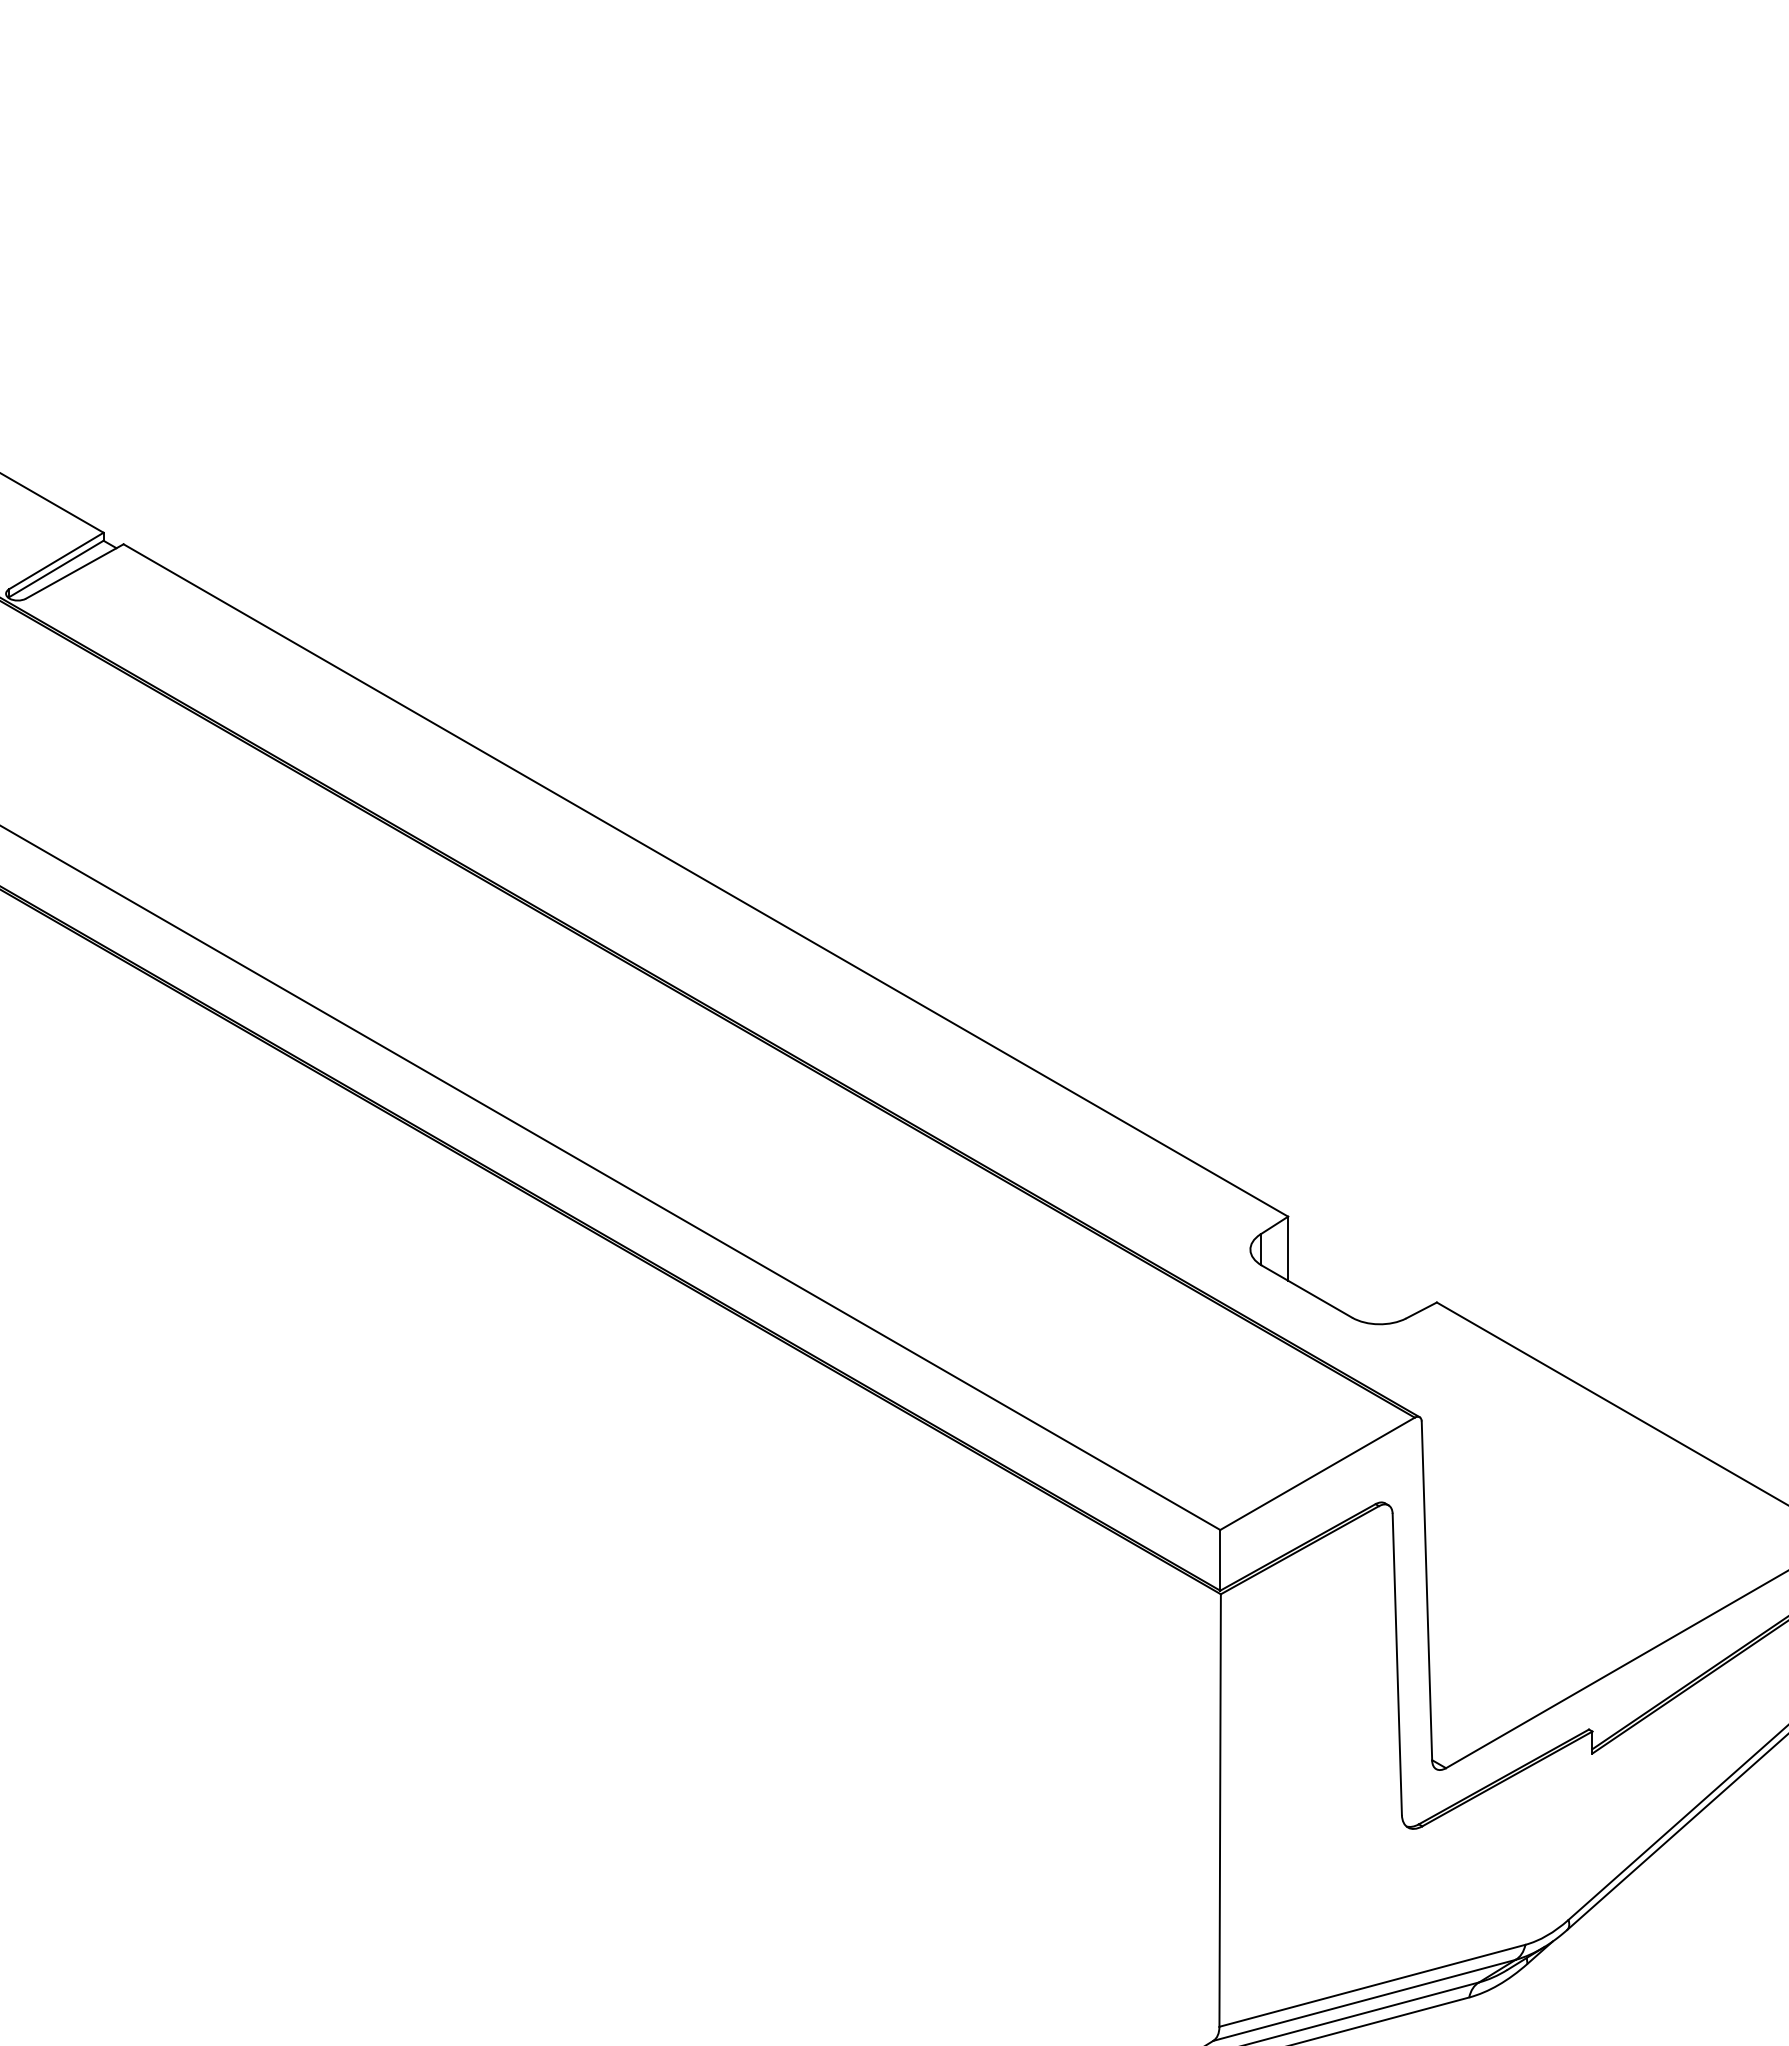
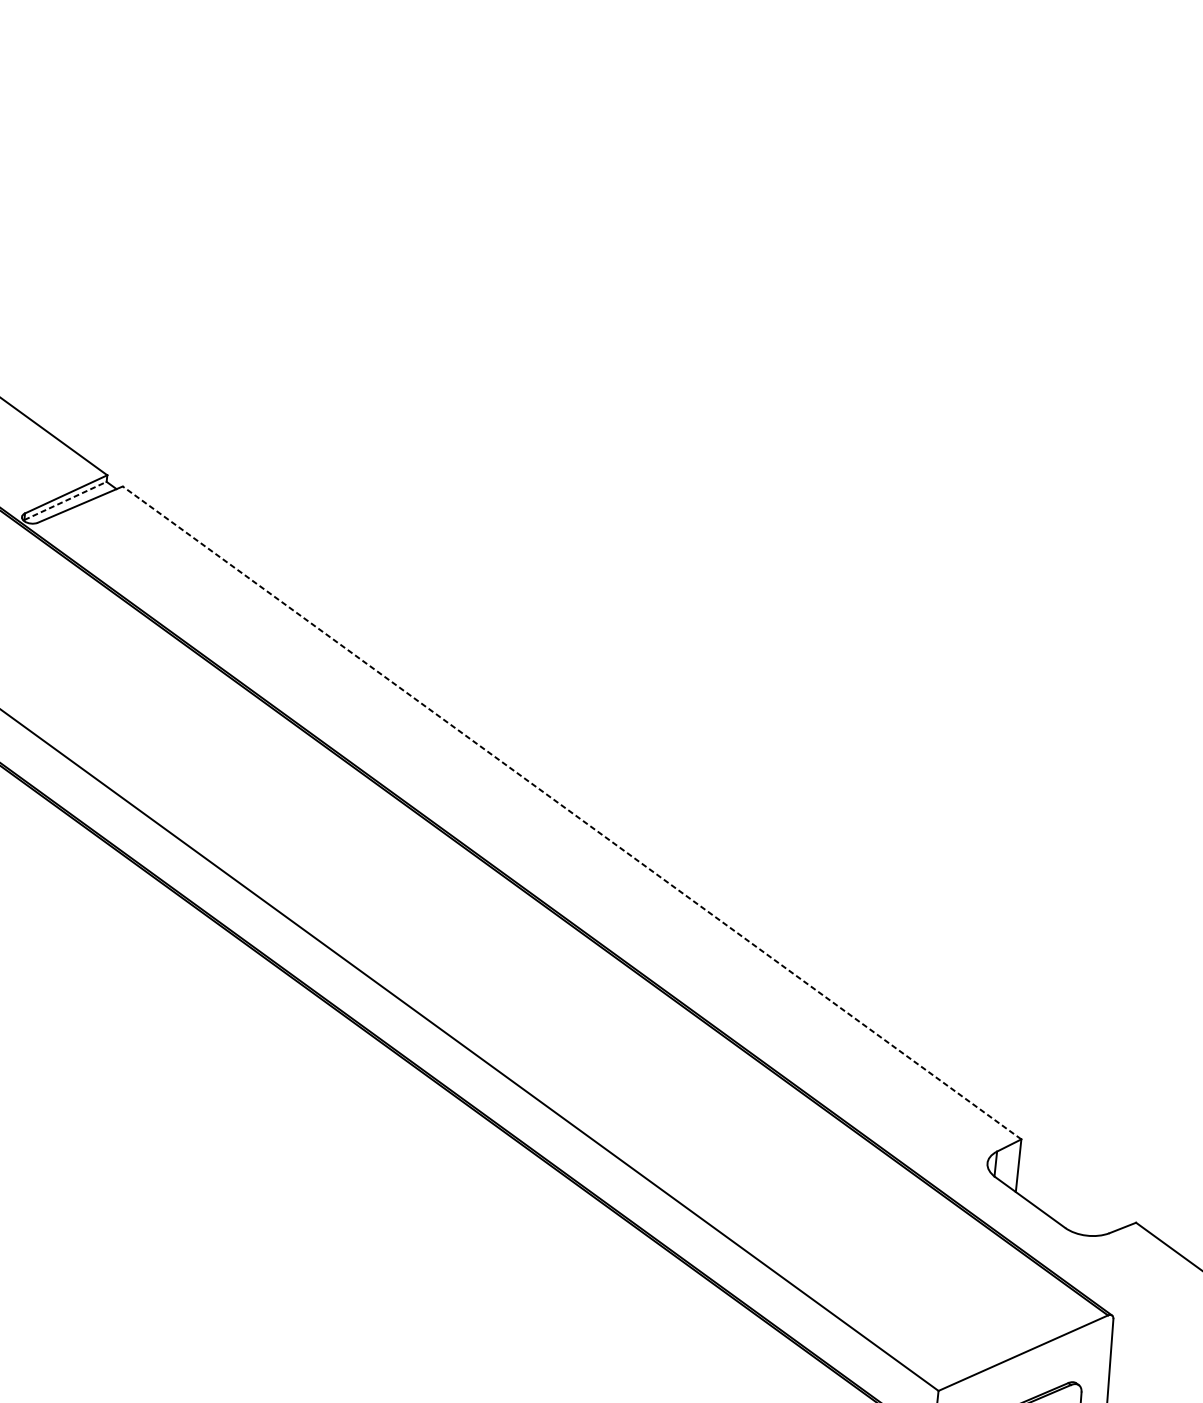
line: (56, 568) -> (65, 500), solid -> dashed
line: (705, 880) -> (571, 812), solid -> dashed

